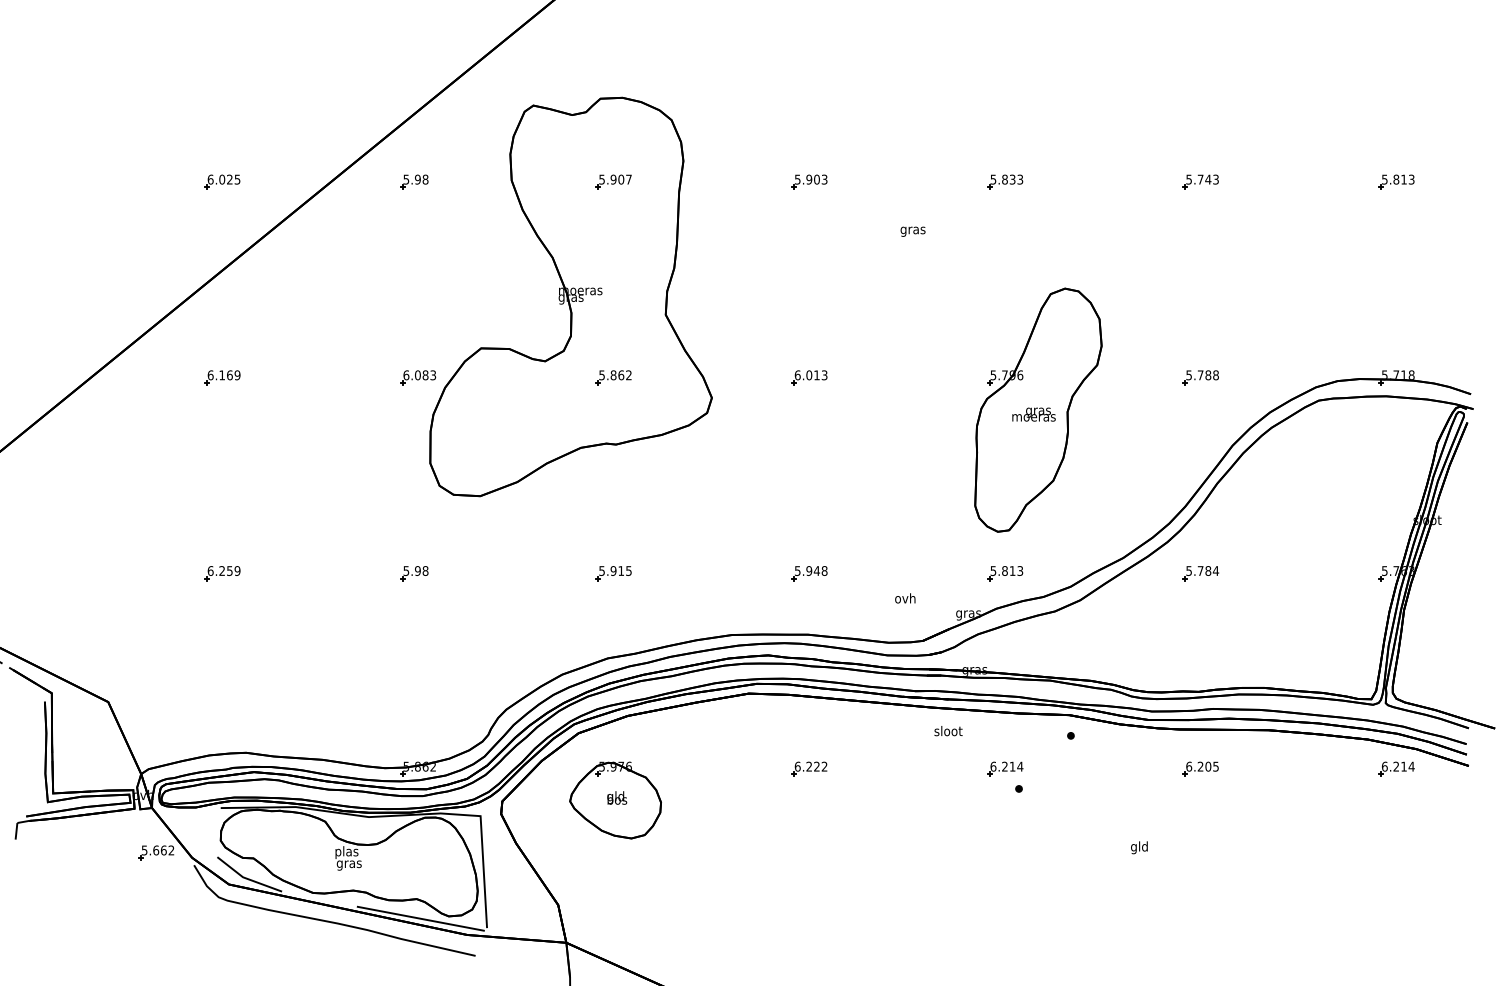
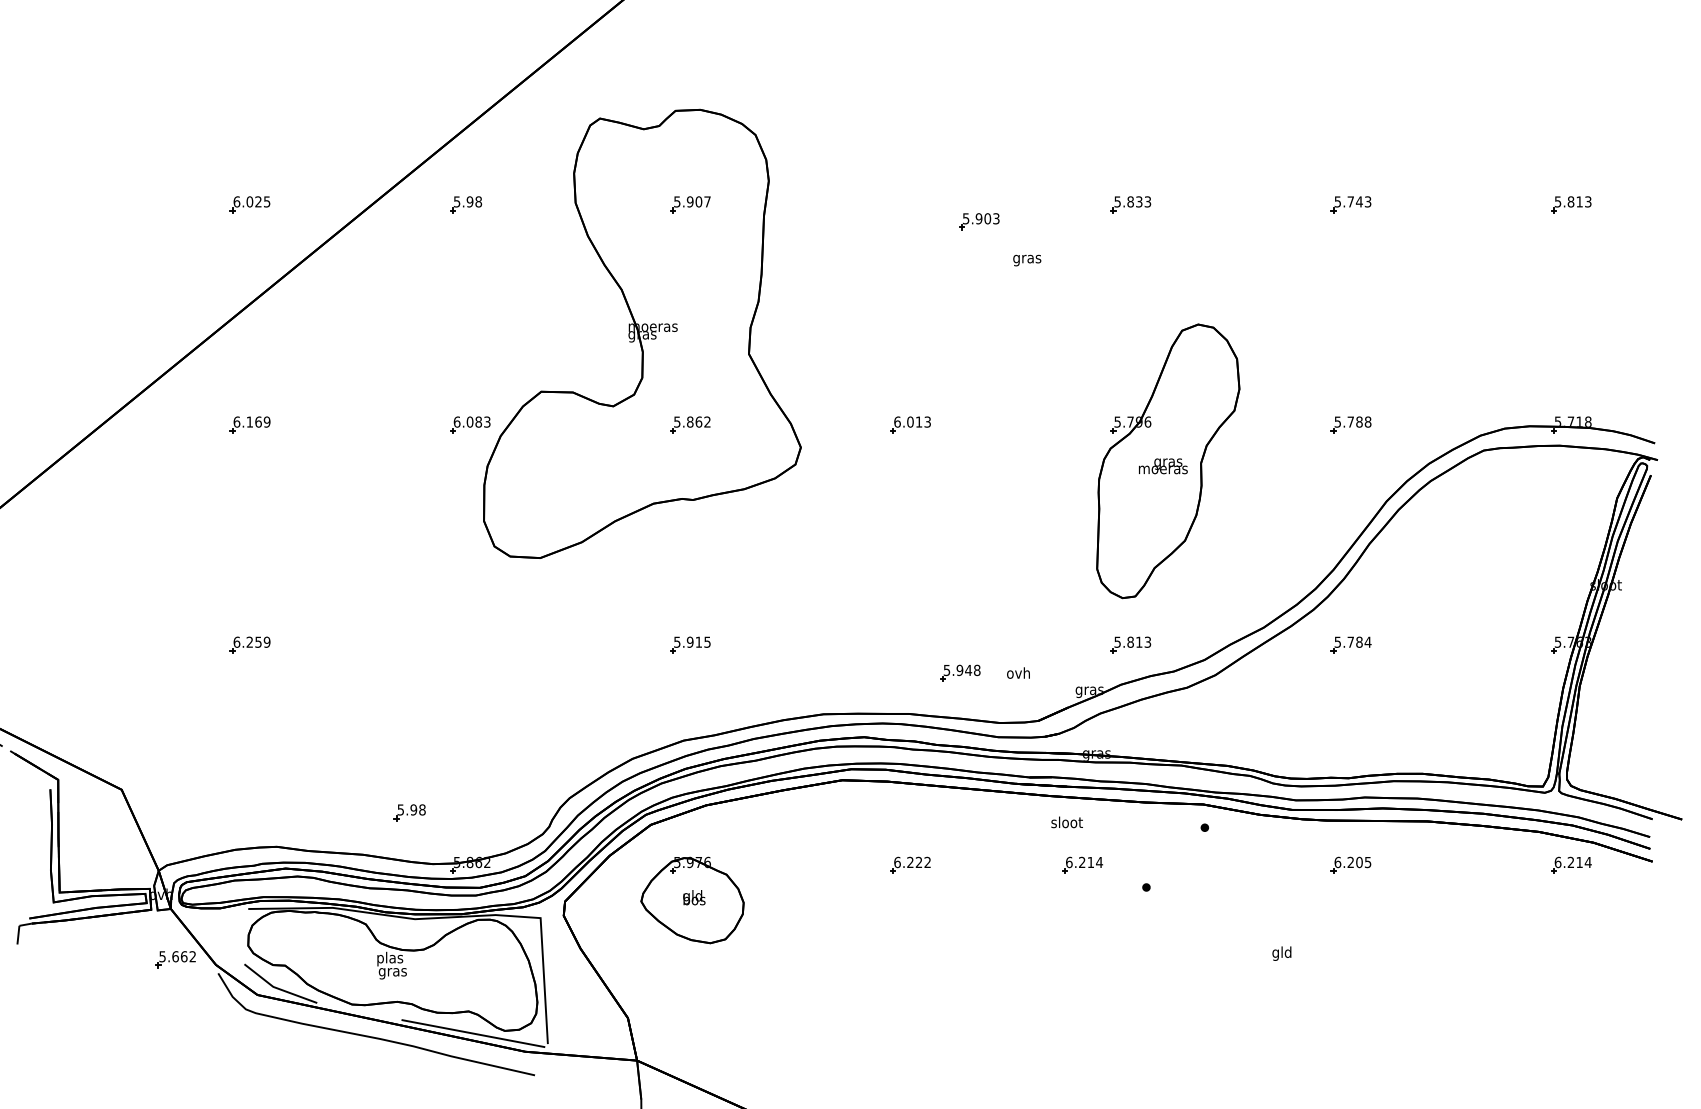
part: (809, 181) -> (979, 220), moved
part: (414, 573) -> (409, 812), moved
part: (809, 573) -> (960, 673), moved
part: (1005, 768) -> (1082, 864), moved

